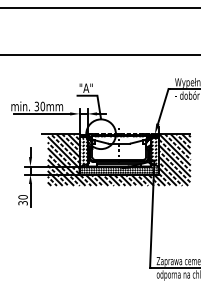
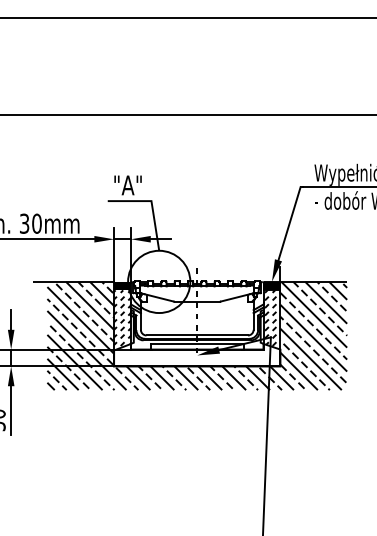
hatch: (118, 169) -> (195, 355), removed

